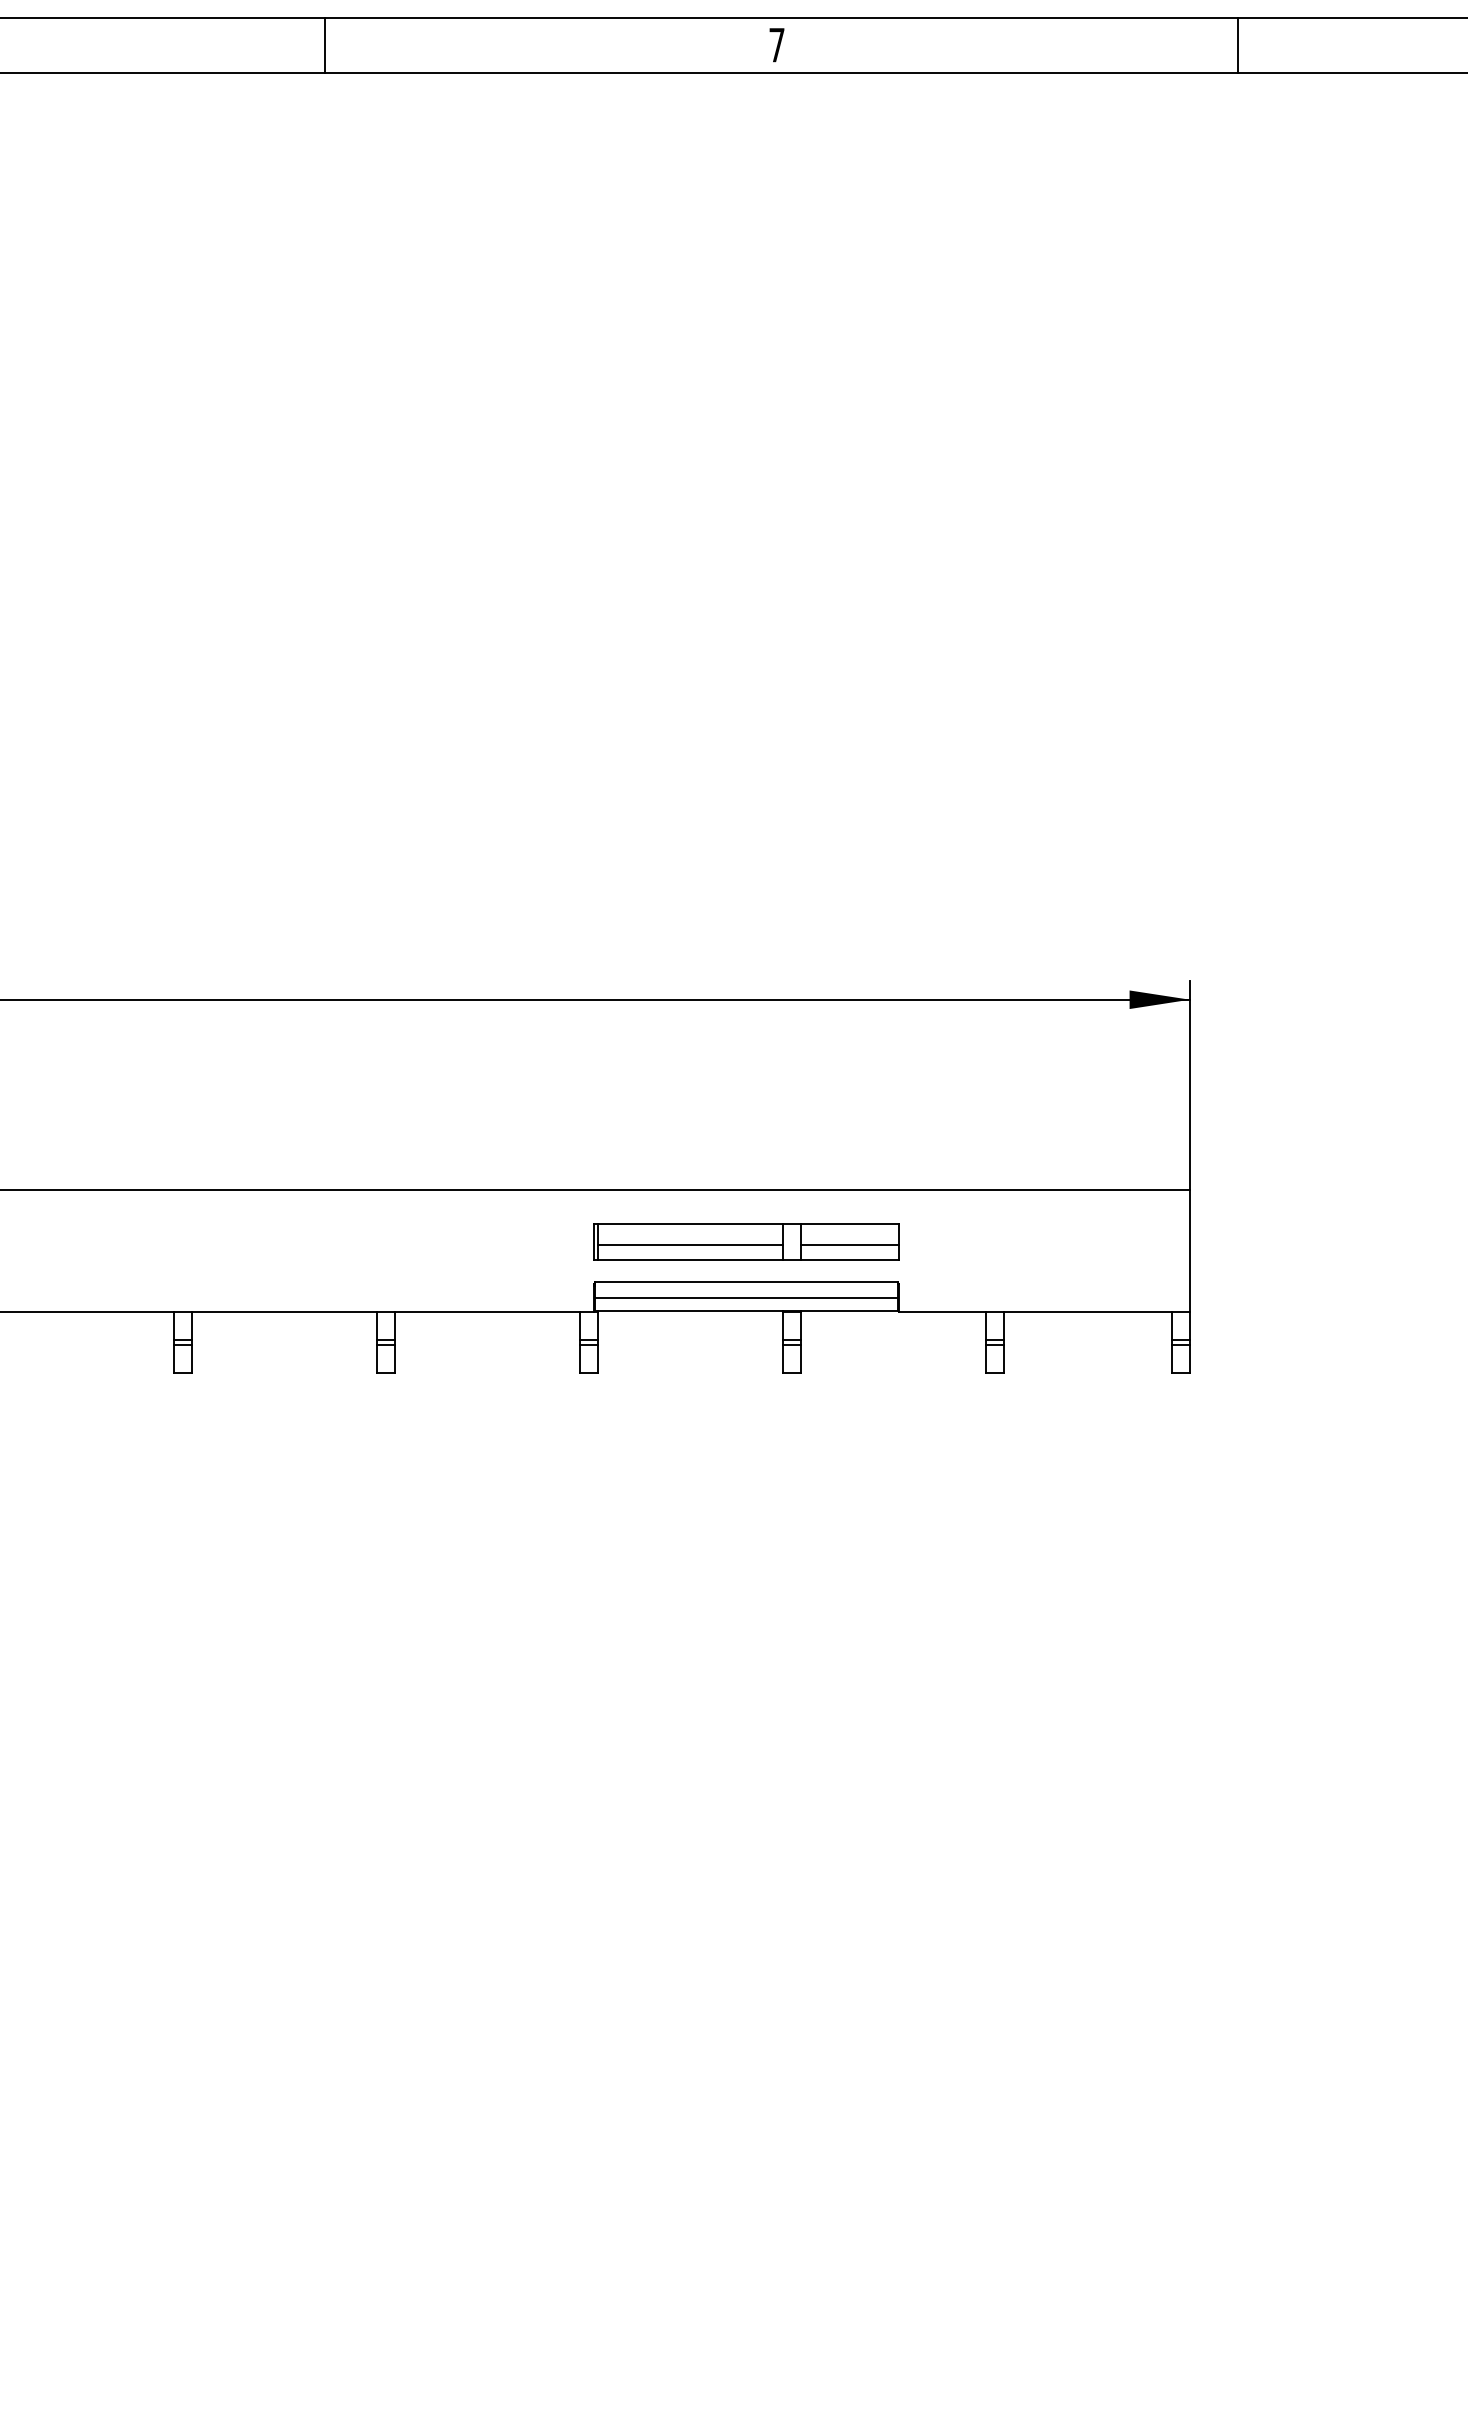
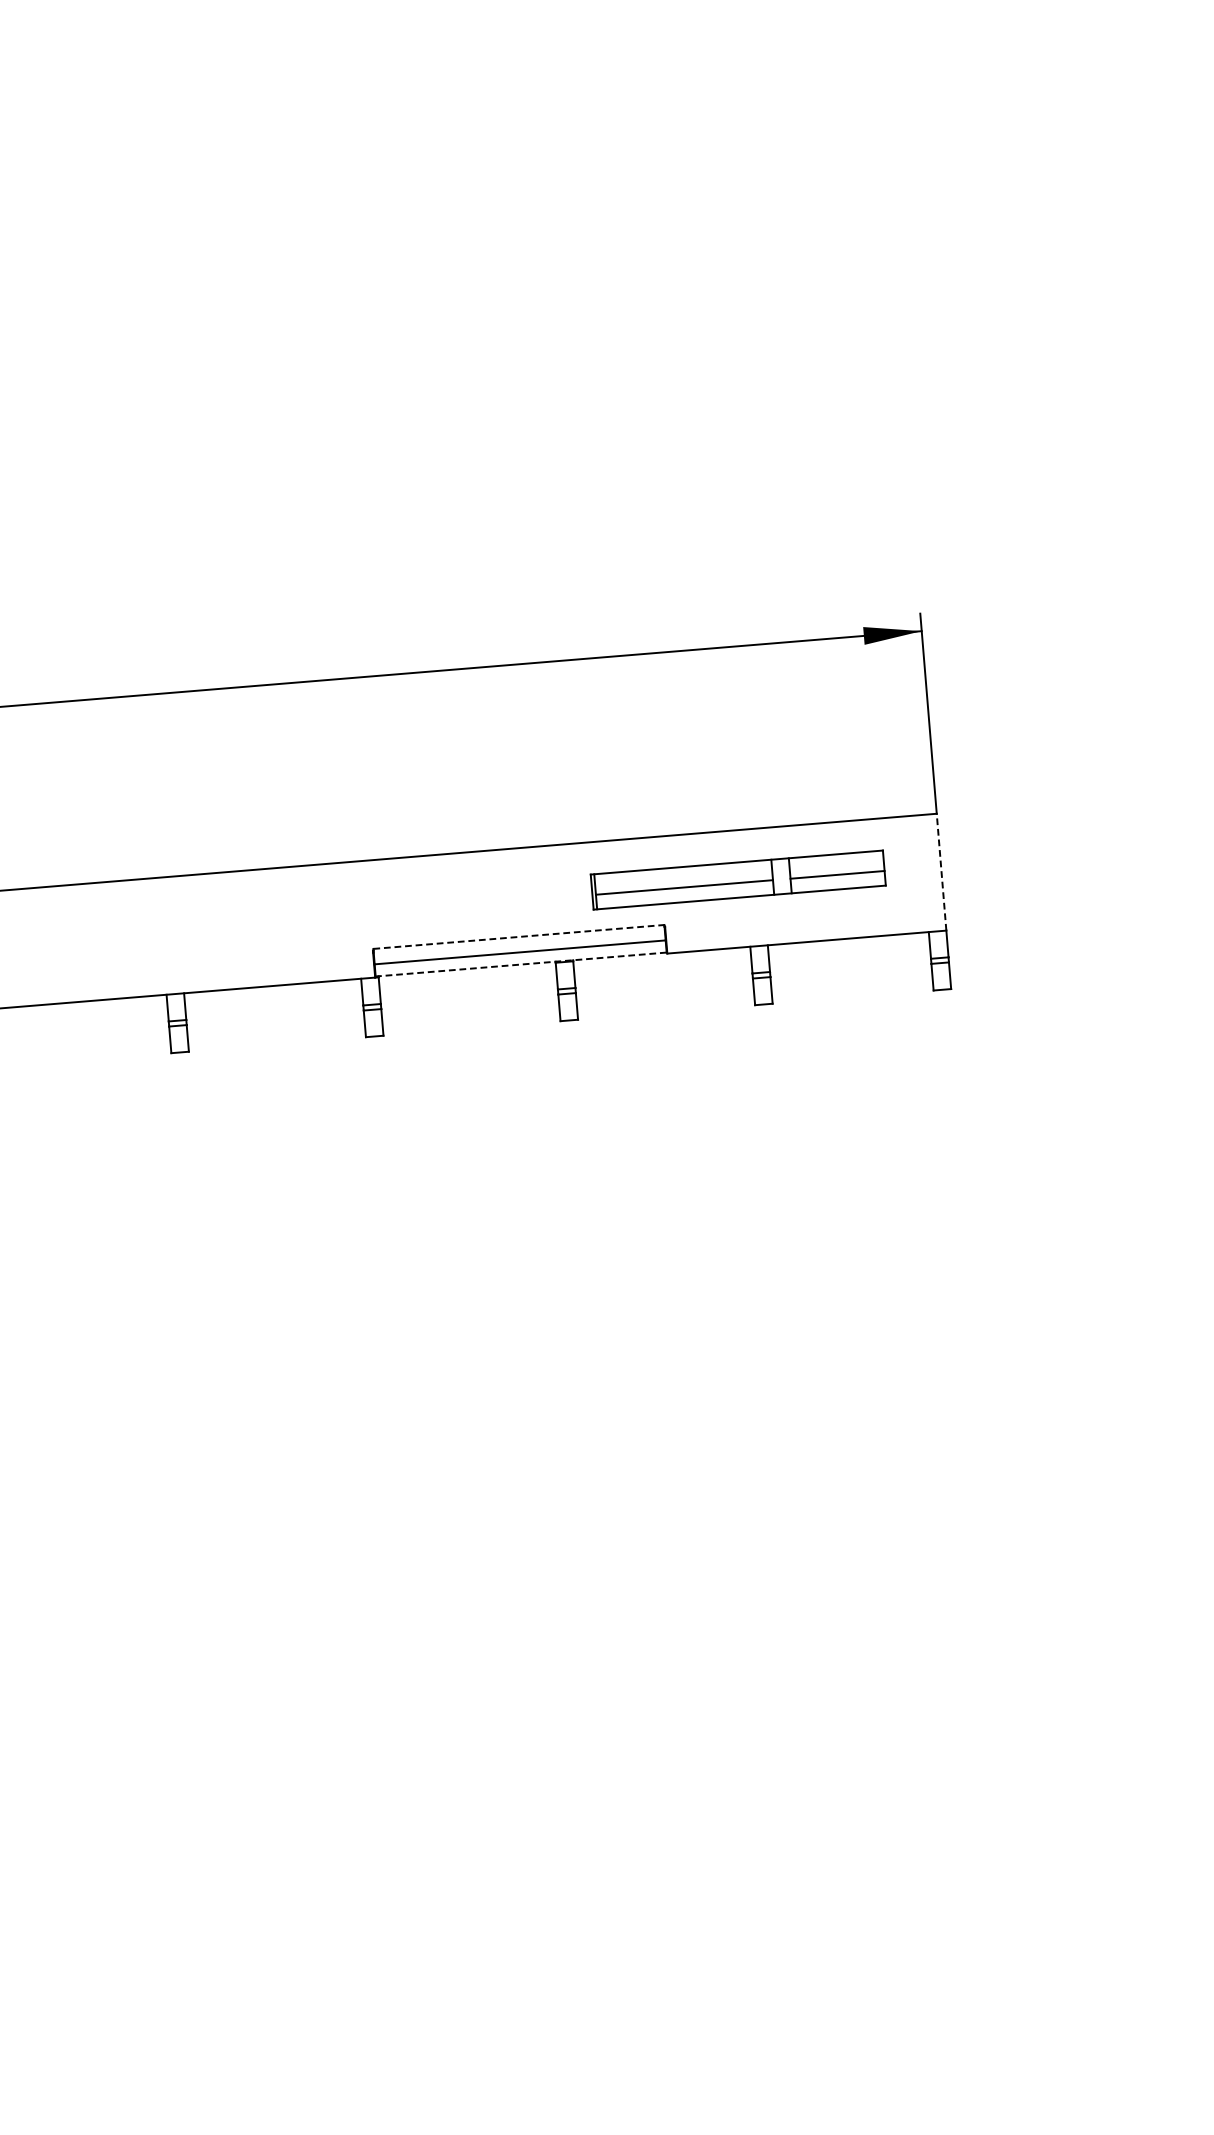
part: (746, 1241) -> (738, 879), moved
line: (1189, 1250) -> (941, 871), solid -> dashed
line: (746, 1282) -> (518, 937), solid -> dashed
line: (746, 1310) -> (520, 964), solid -> dashed

